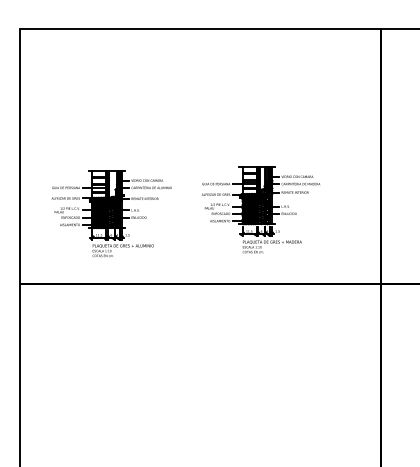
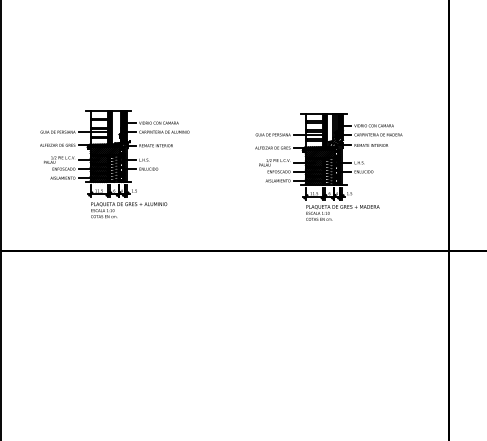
part: (260, 209) -> (328, 166), moved

